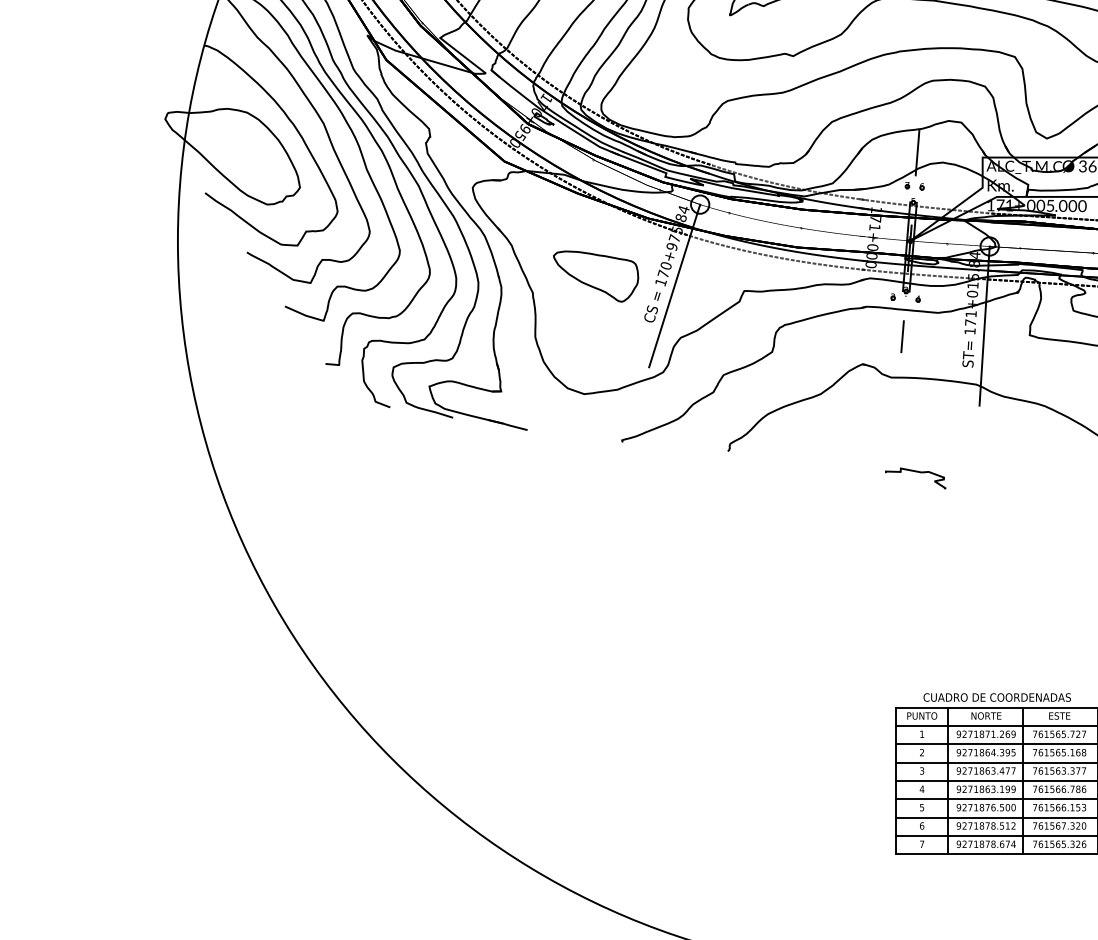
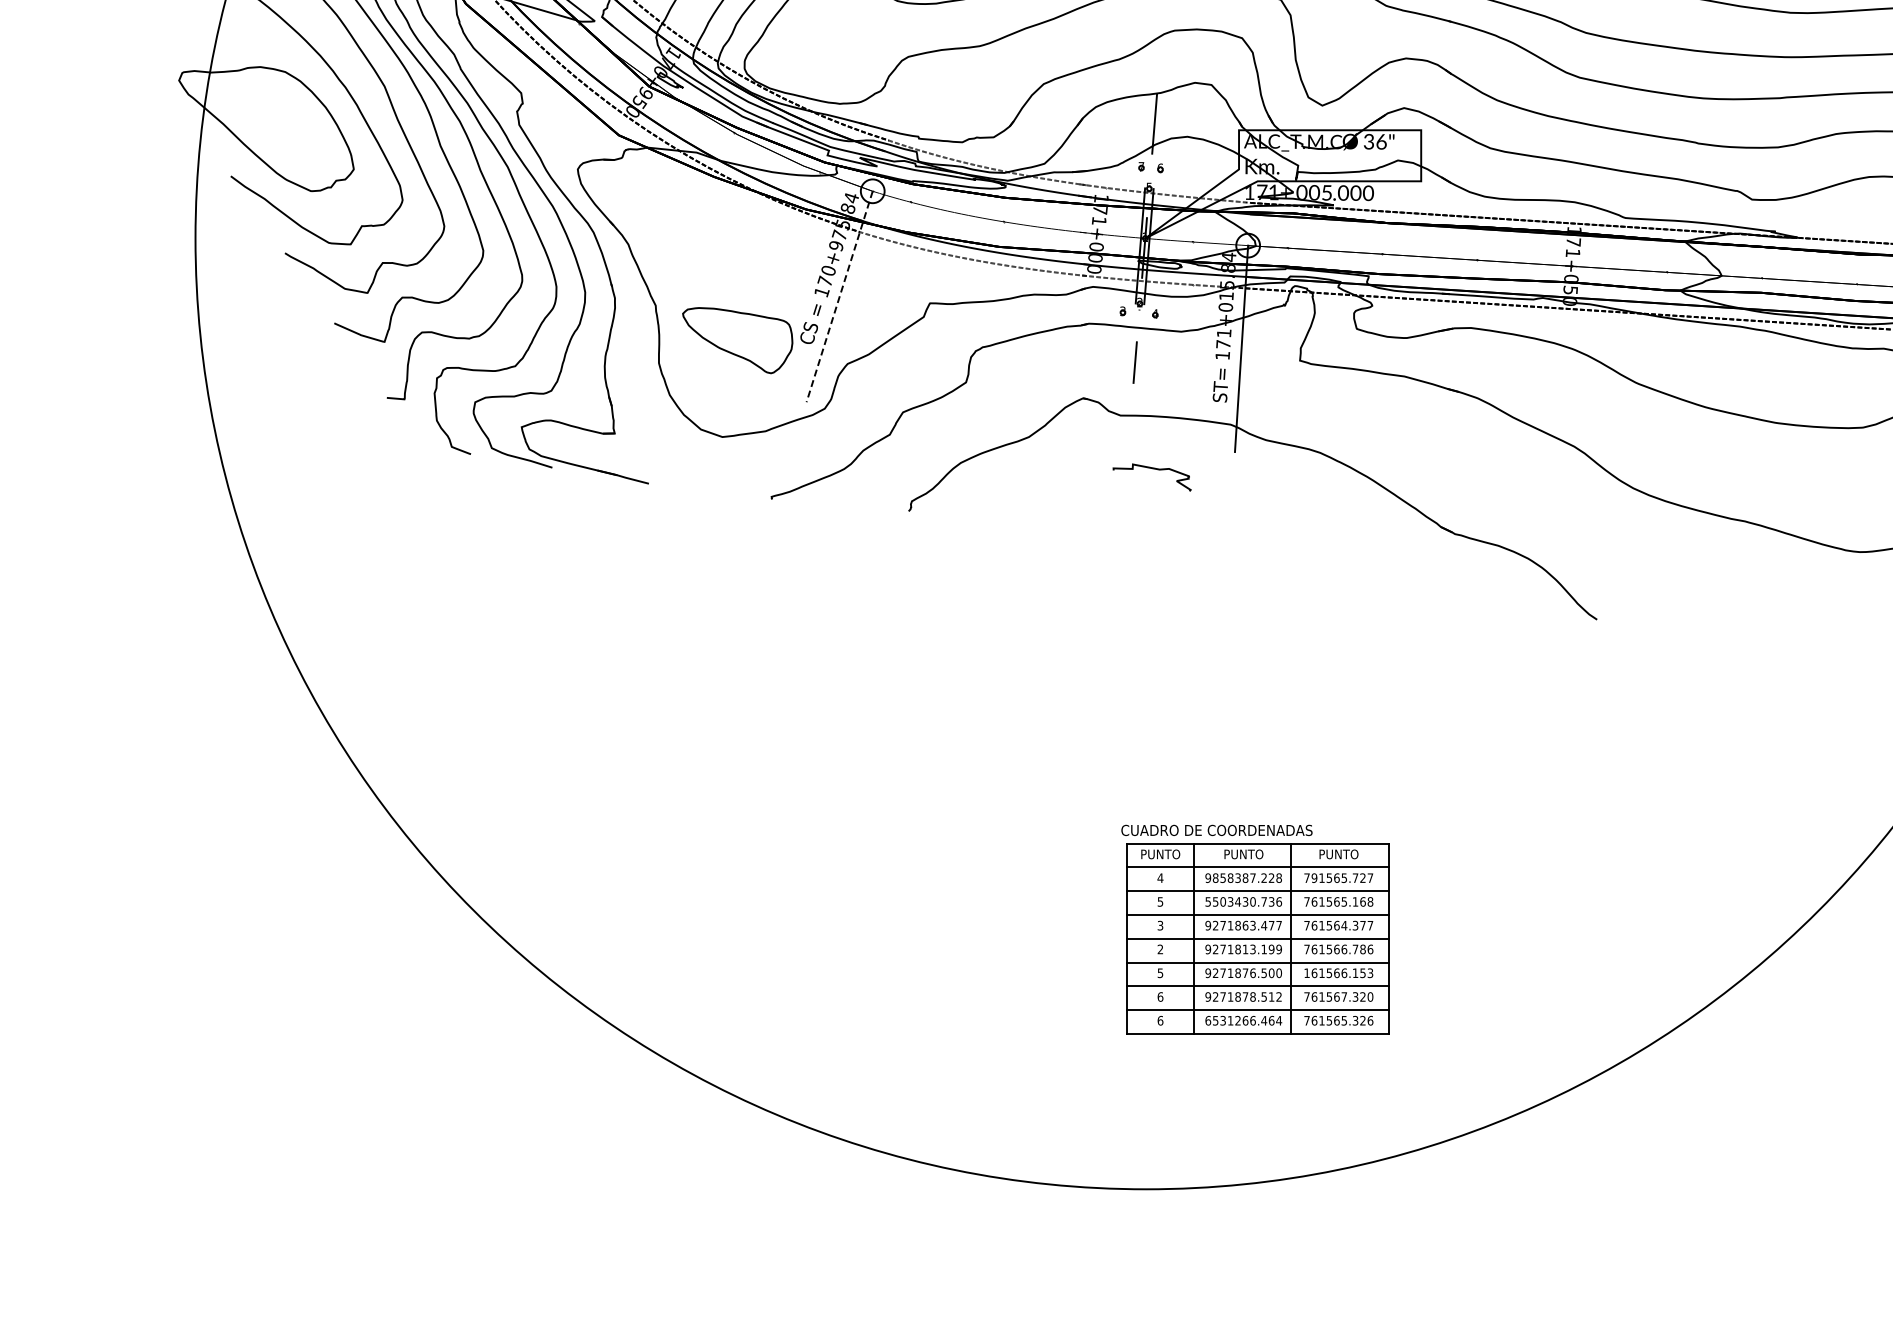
part: (595, 276) -> (737, 340), moved
line: (674, 285) -> (839, 296), solid -> dashed
curve: (915, 472) -> (1152, 469), moved
text: (996, 696) -> (1216, 829), moved
text: (986, 716) -> (1244, 854), NORTE -> PUNTO
text: (1059, 716) -> (1338, 854), ESTE -> PUNTO
text: (922, 733) -> (1160, 877), 1 -> 4
text: (1040, 733) -> (1314, 877), 761565.727 -> 791565.727
text: (988, 734) -> (1246, 878), 9271871.269 -> 9858387.228
text: (922, 752) -> (1160, 901), 2 -> 5
text: (986, 752) -> (1243, 901), 9271864.395 -> 5503430.736
text: (1064, 770) -> (1344, 925), 761563.377 -> 761564.377
text: (922, 789) -> (1160, 949), 4 -> 2
text: (987, 789) -> (1245, 949), 9271863.199 -> 9271813.199
text: (1034, 807) -> (1306, 972), 761566.153 -> 161566.153
text: (922, 844) -> (1160, 1020), 7 -> 6
text: (983, 844) -> (1239, 1020), 9271878.674 -> 6531266.464

